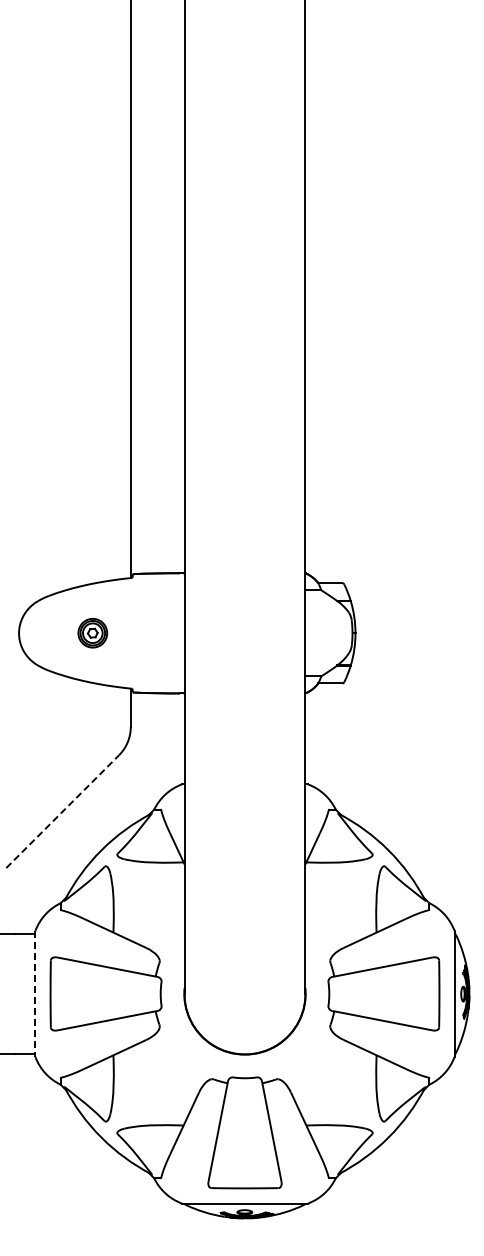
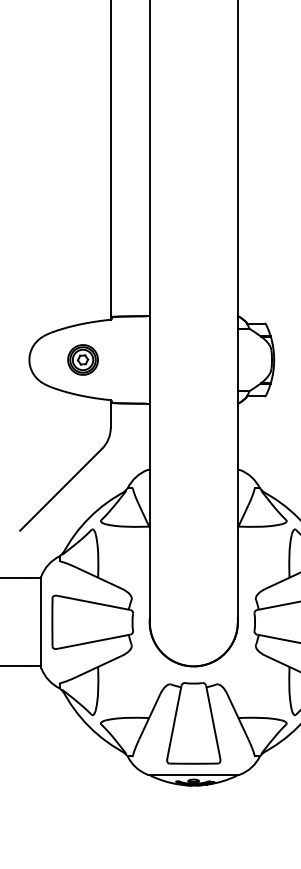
part: (92, 632) -> (82, 359), size x1.43
line: (62, 811) -> (61, 489), dashed -> solid
line: (35, 993) -> (41, 621), dashed -> solid

